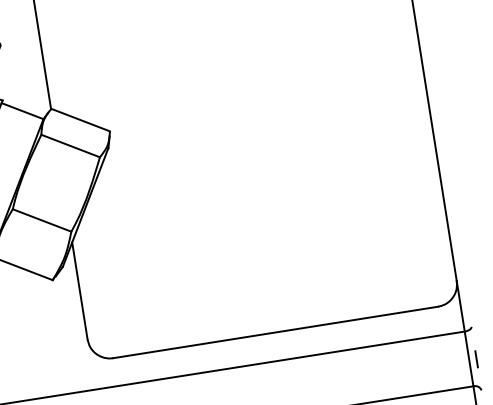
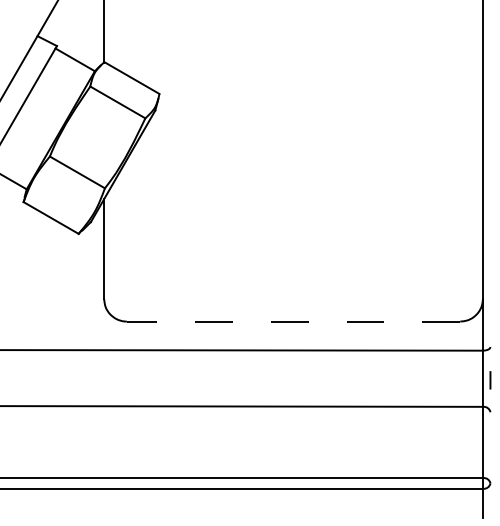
line: (275, 332) -> (293, 321), solid -> dashed

